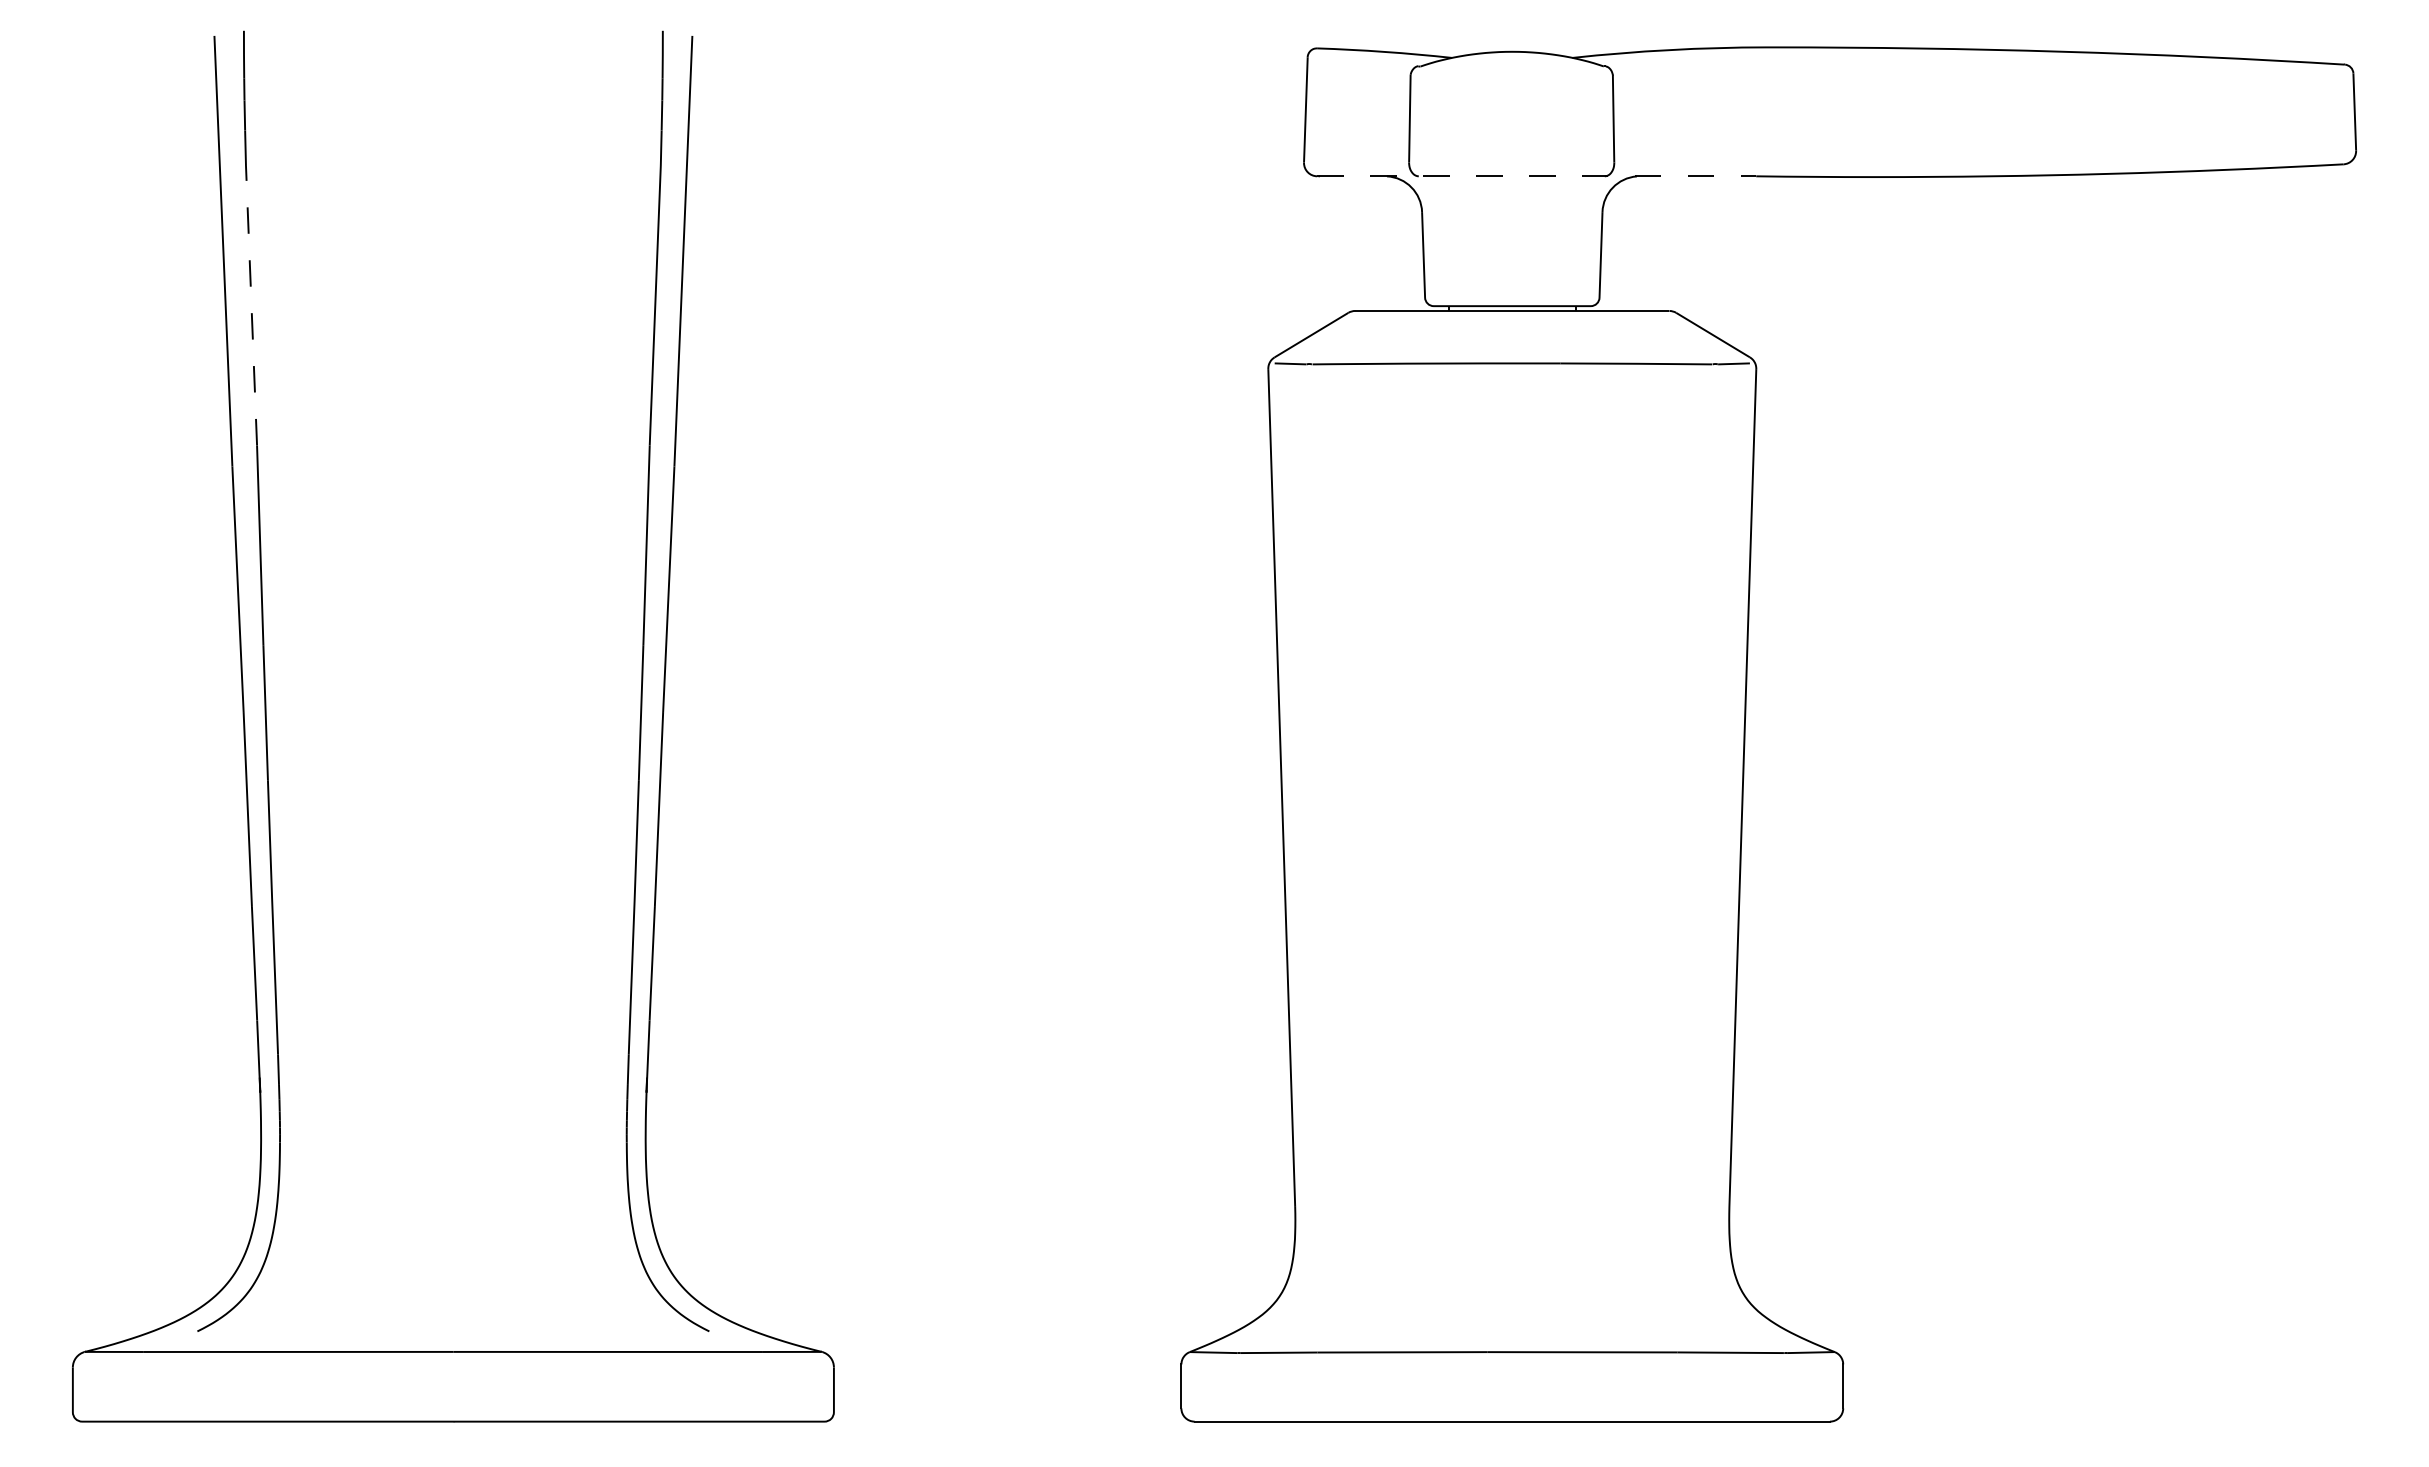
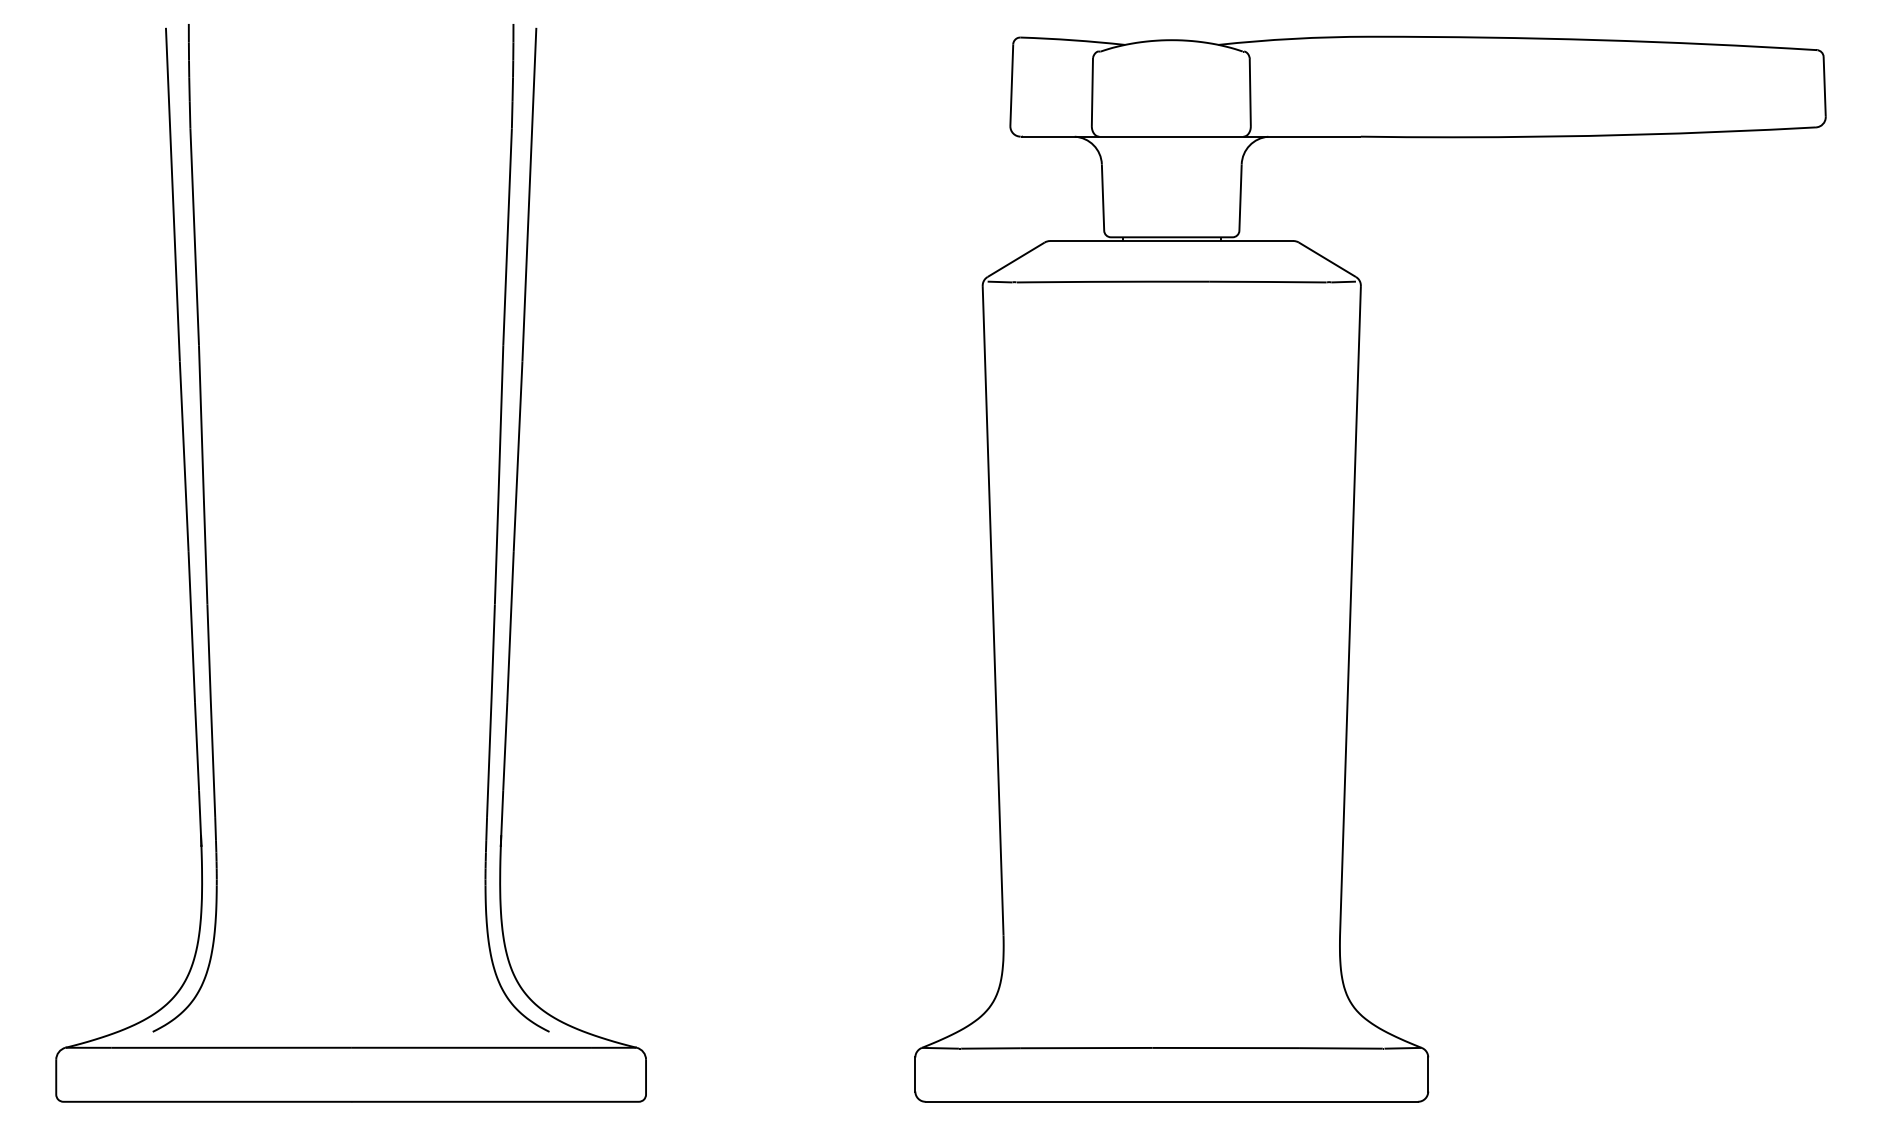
line: (1537, 176) -> (1191, 136), dashed -> solid
line: (251, 305) -> (194, 236), dashed -> solid

